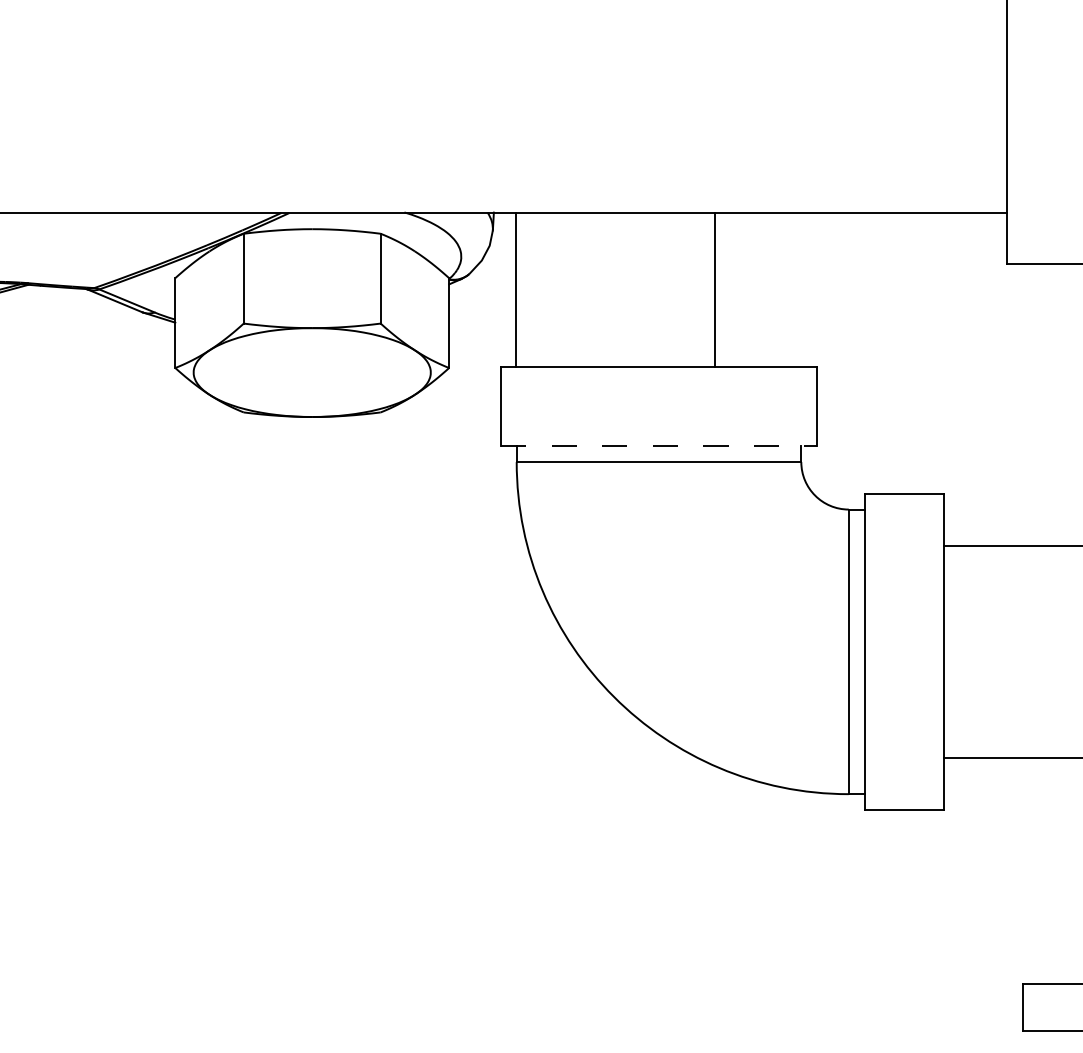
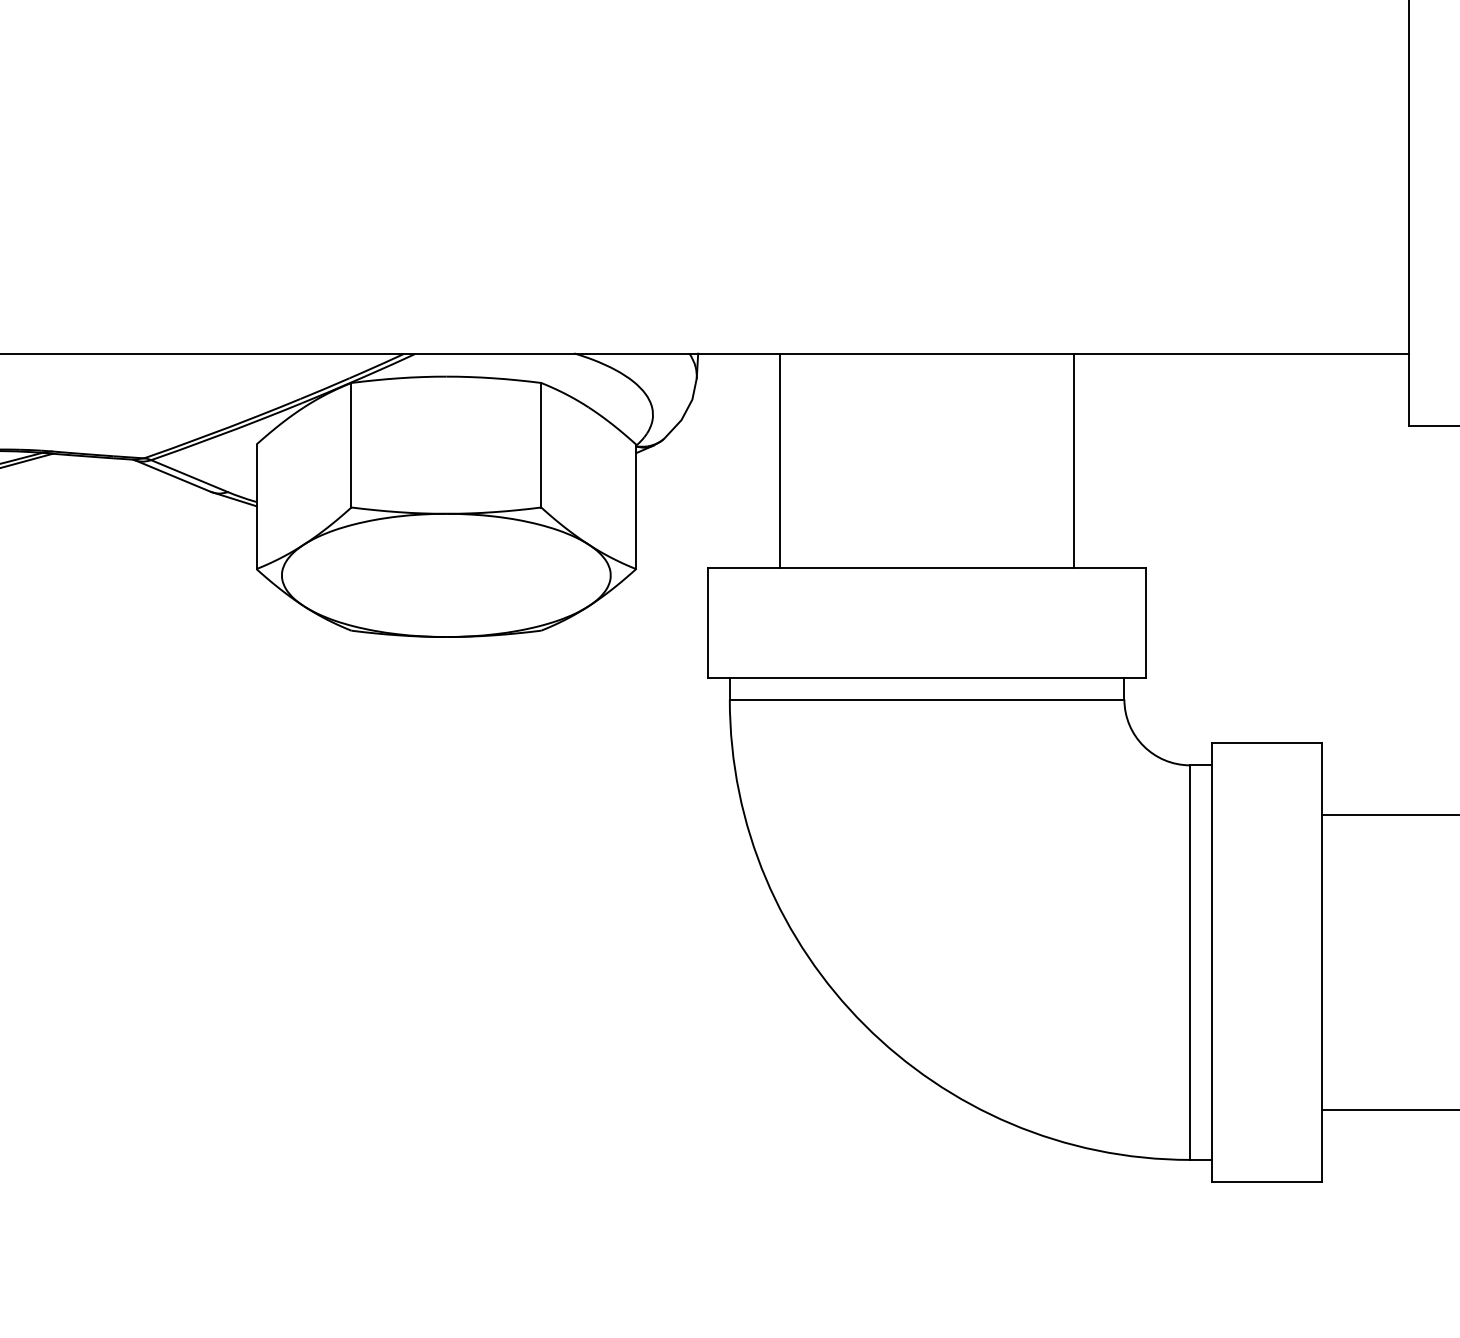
line: (515, 289) -> (779, 460), moved
line: (715, 289) -> (1074, 460), moved
line: (659, 446) -> (927, 677), dashed -> solid

